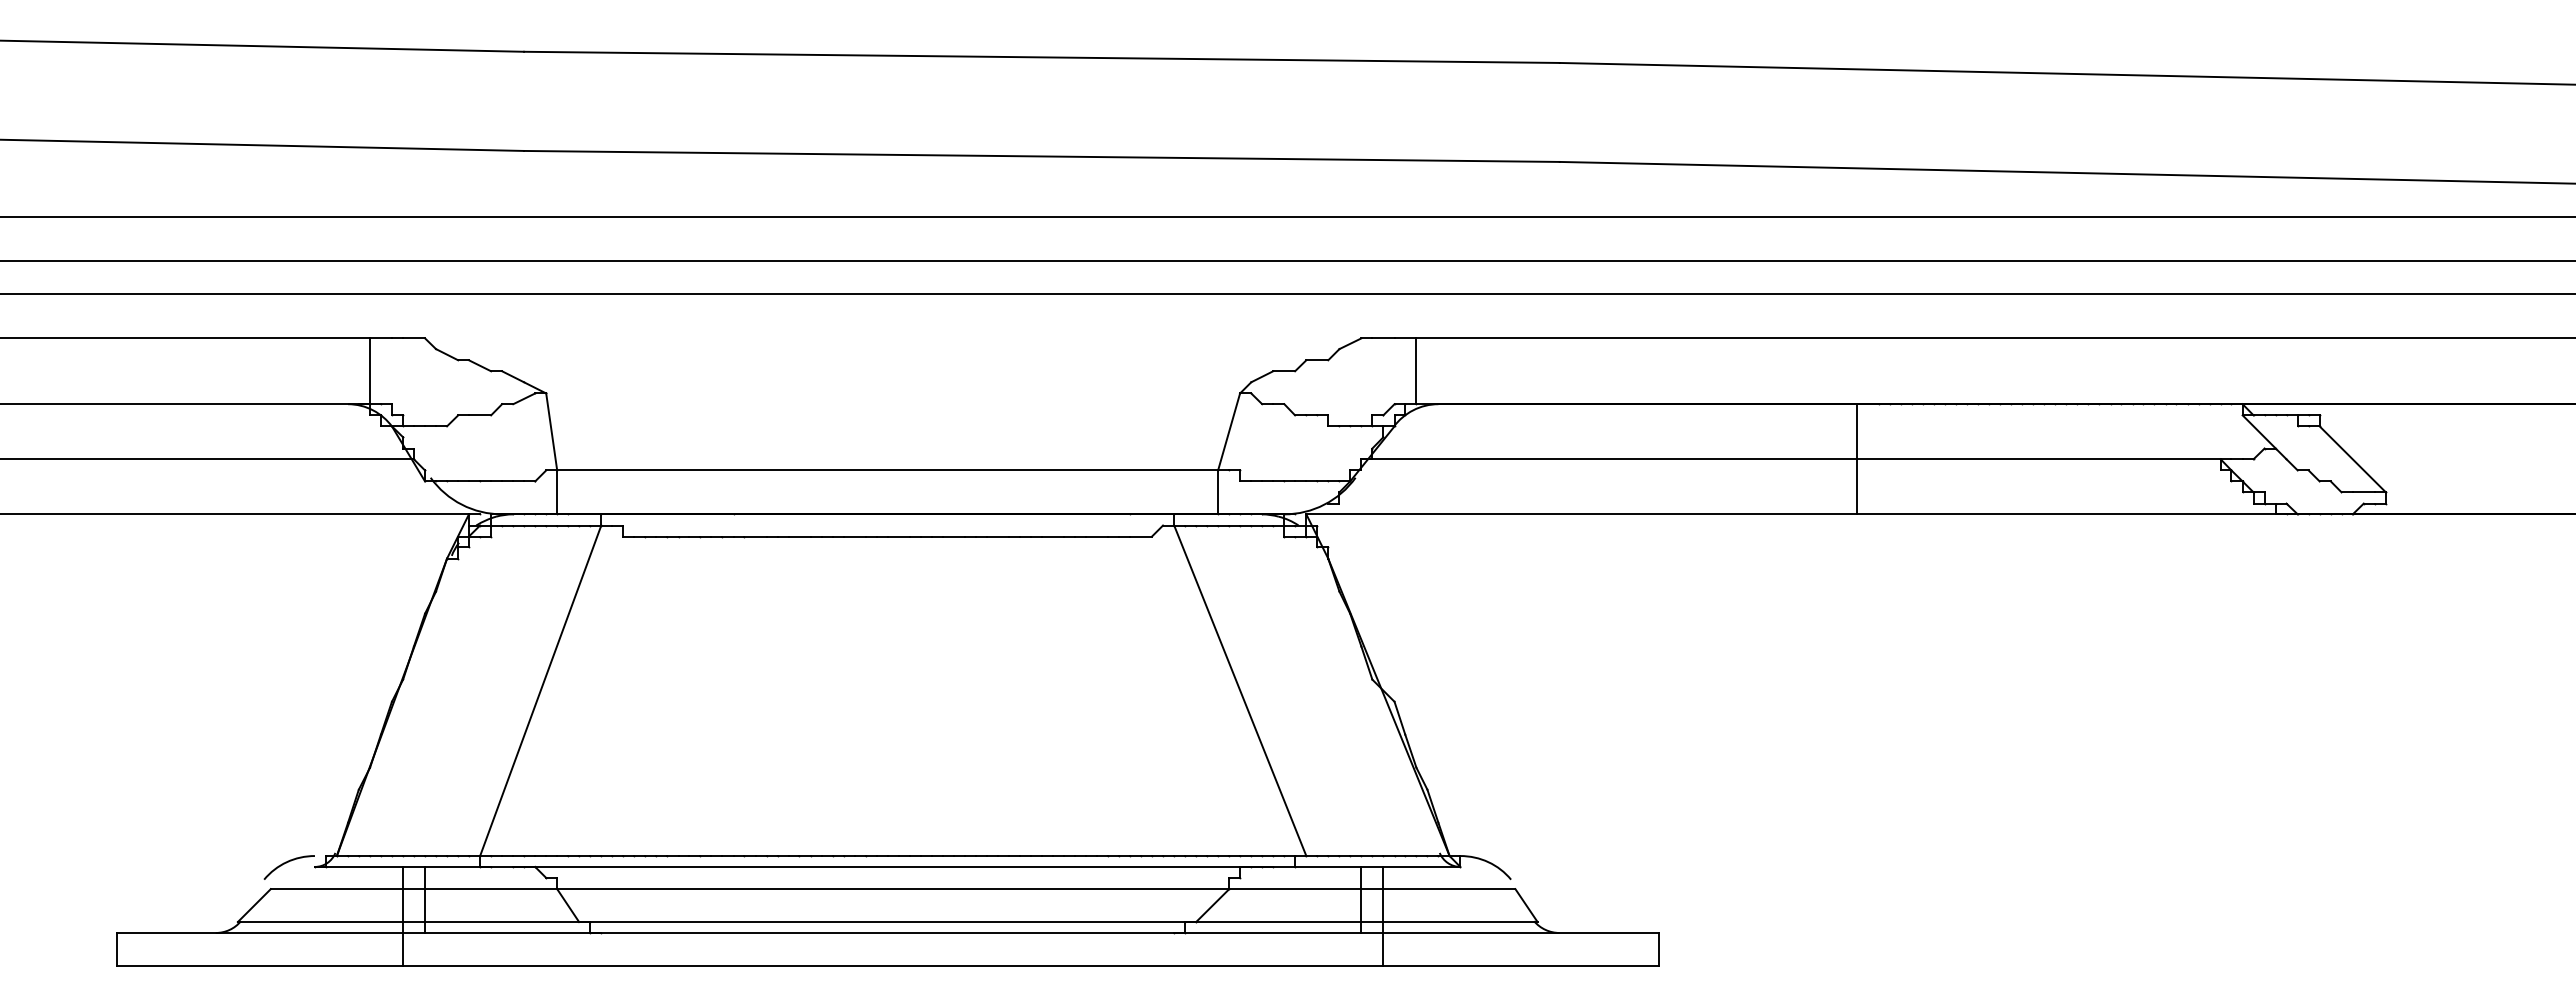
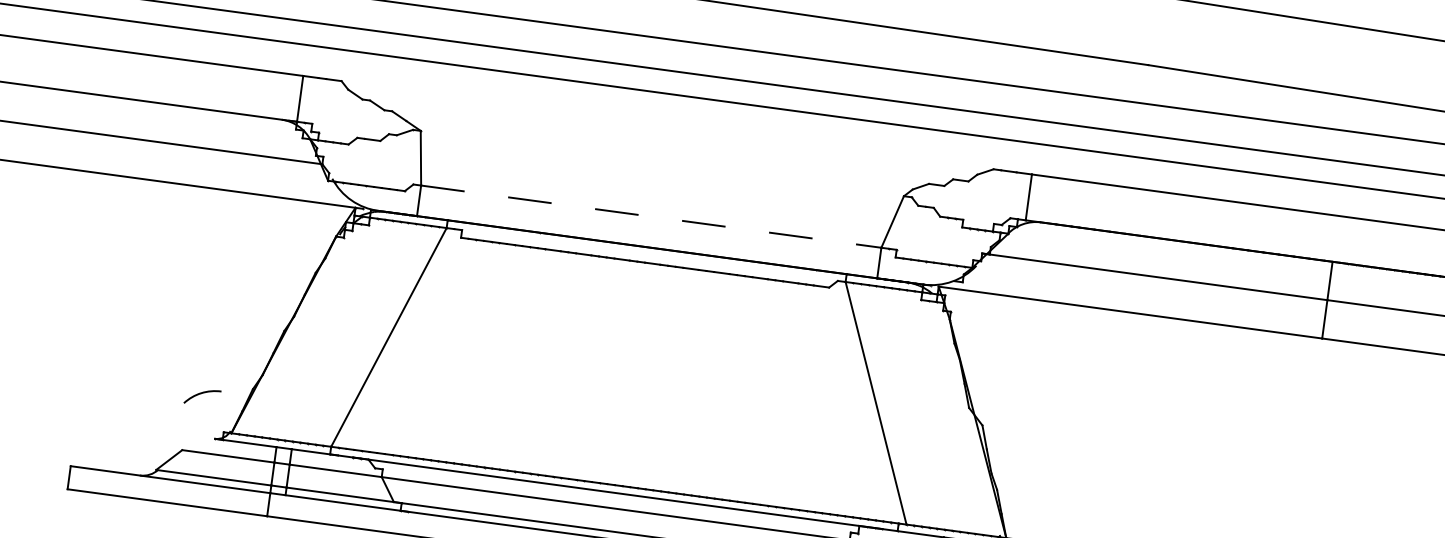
line: (888, 470) -> (651, 216), solid -> dashed
curve: (286, 863) -> (201, 394), moved

